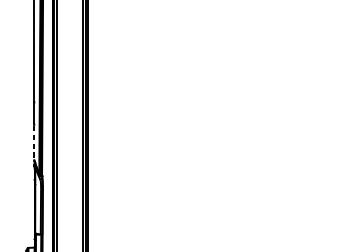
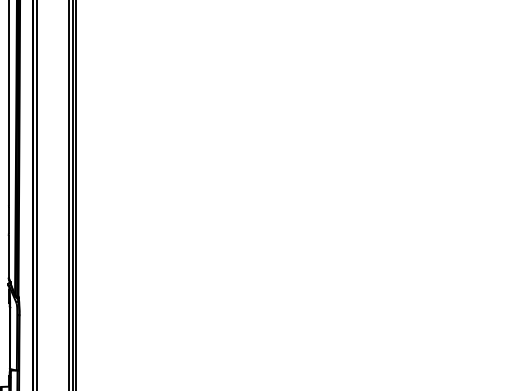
line: (33, 143) -> (8, 257), dashed -> solid

